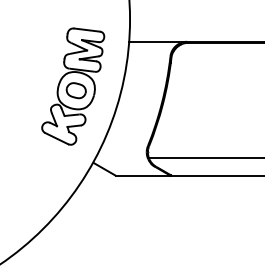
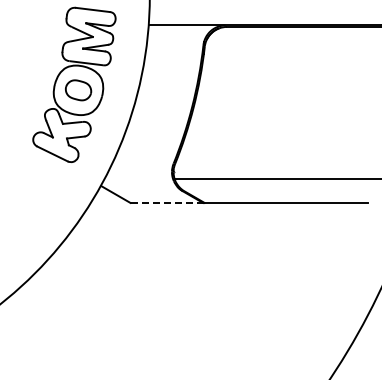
line: (143, 175) -> (167, 203), solid -> dashed

